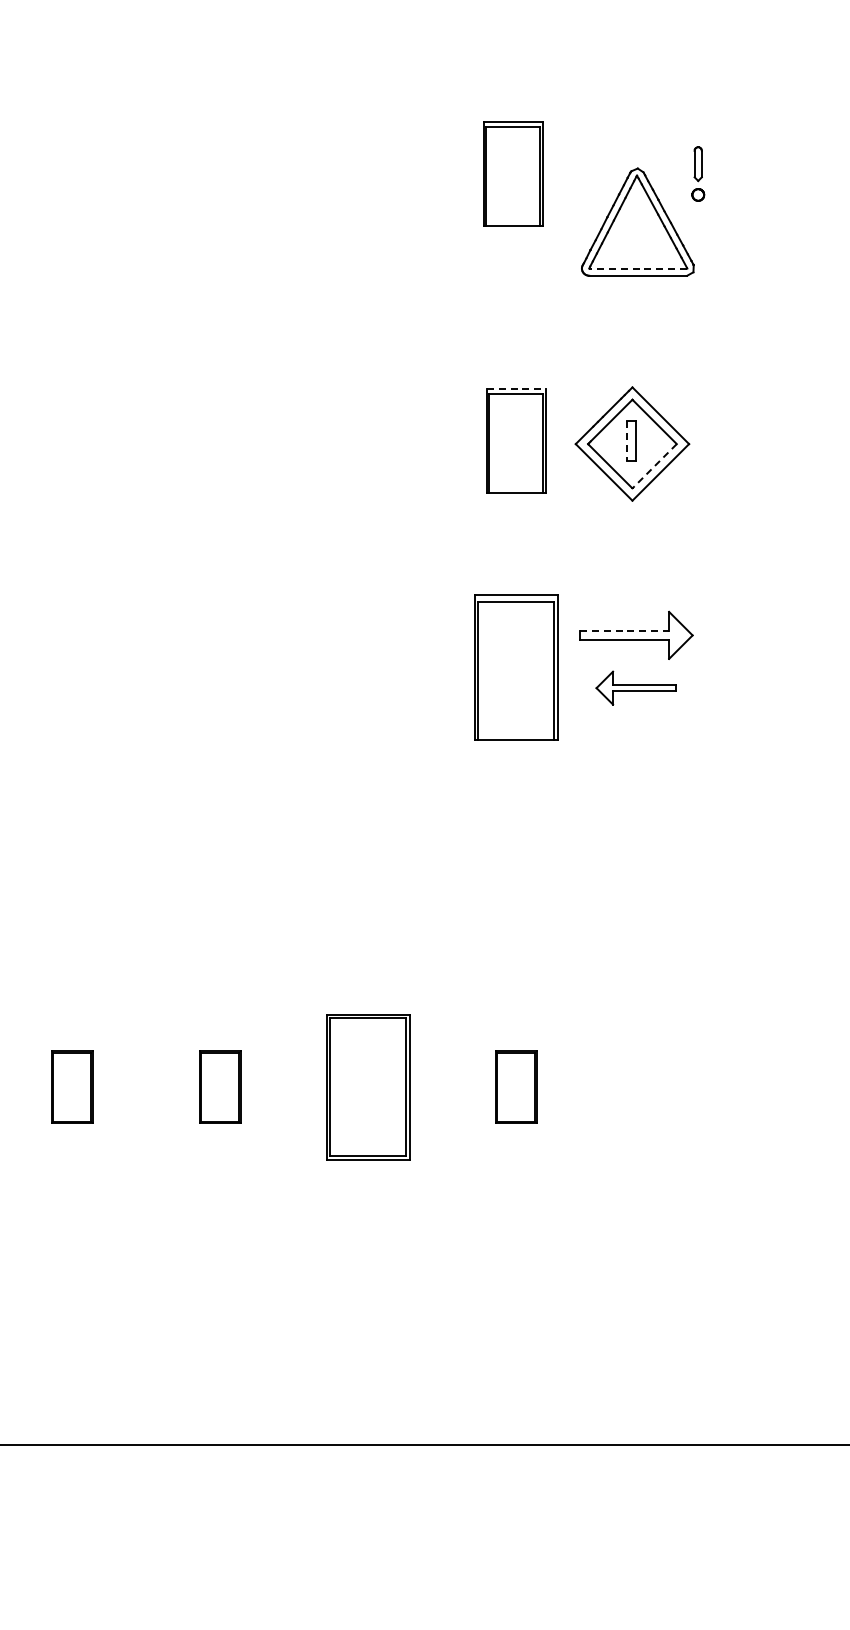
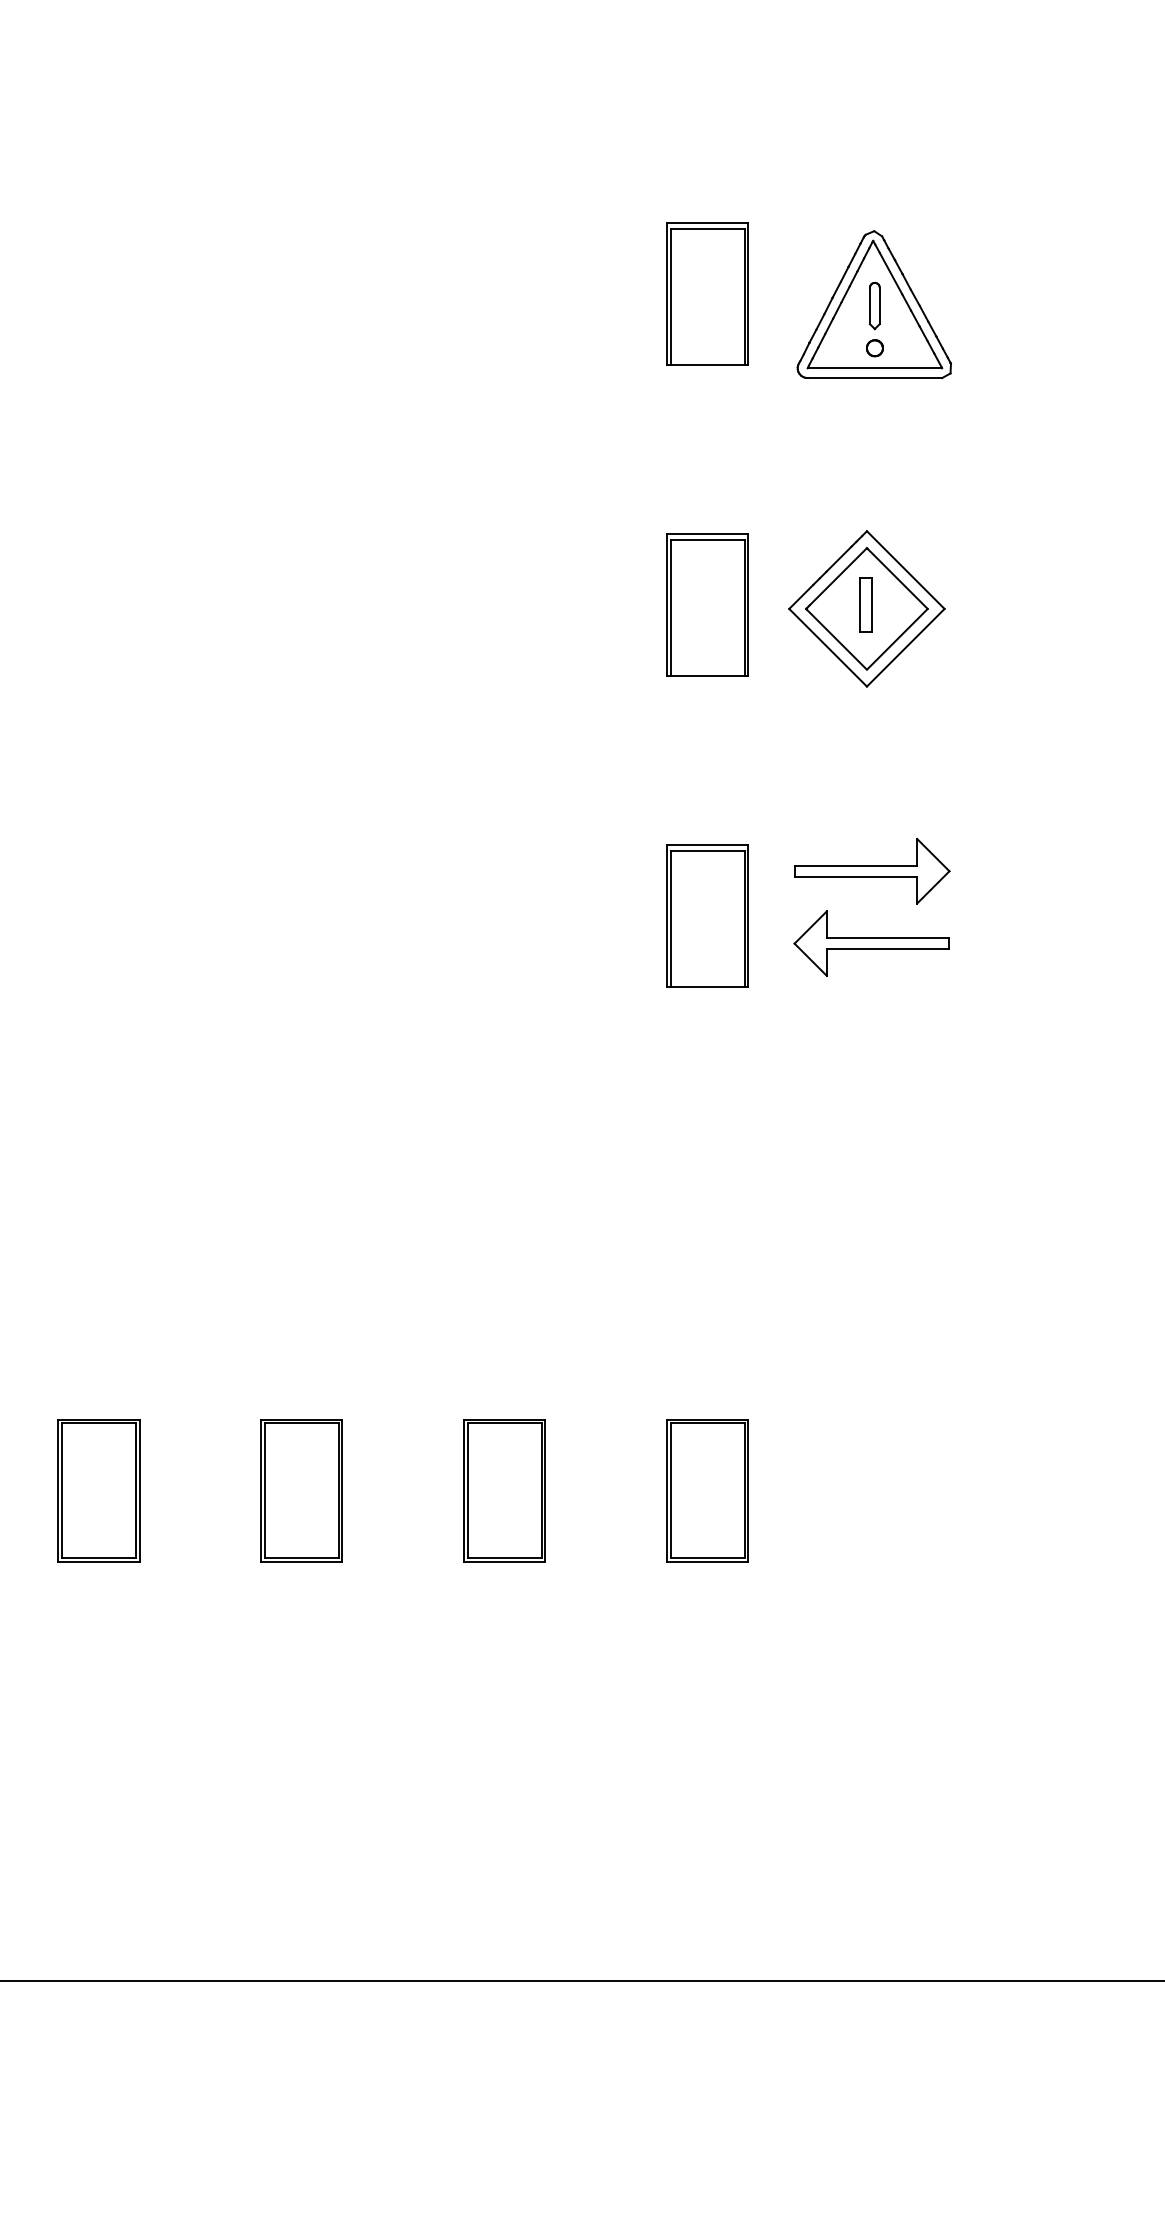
part: (513, 173) -> (707, 292), moved
part: (698, 173) -> (875, 318), moved
line: (637, 268) -> (873, 368), dashed -> solid
line: (516, 389) -> (707, 534), dashed -> solid
line: (627, 440) -> (860, 604), dashed -> solid
line: (654, 466) -> (897, 639), dashed -> solid
line: (624, 631) -> (856, 865), dashed -> solid
part: (516, 667) -> (707, 915), size x0.71
part: (635, 687) -> (871, 942), size x1.43
part: (72, 1086) -> (99, 1489), size x1.43
part: (220, 1086) -> (302, 1489), size x1.43
part: (368, 1086) -> (505, 1489), size x0.71
part: (516, 1086) -> (707, 1489), size x1.43

